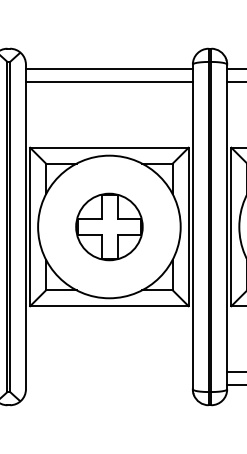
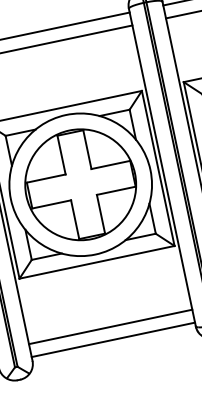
part: (109, 226) -> (80, 184), size x1.67
line: (108, 372) -> (109, 327), added
line: (108, 385) -> (112, 340), added

